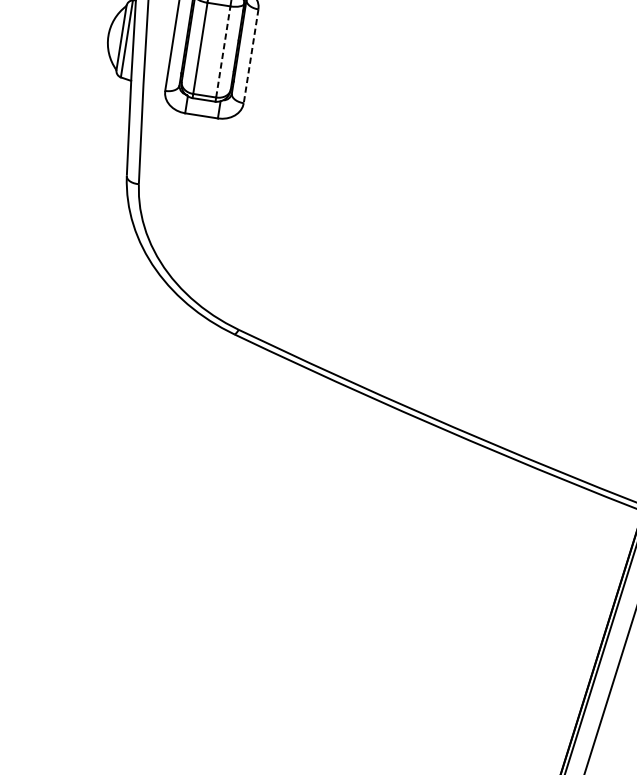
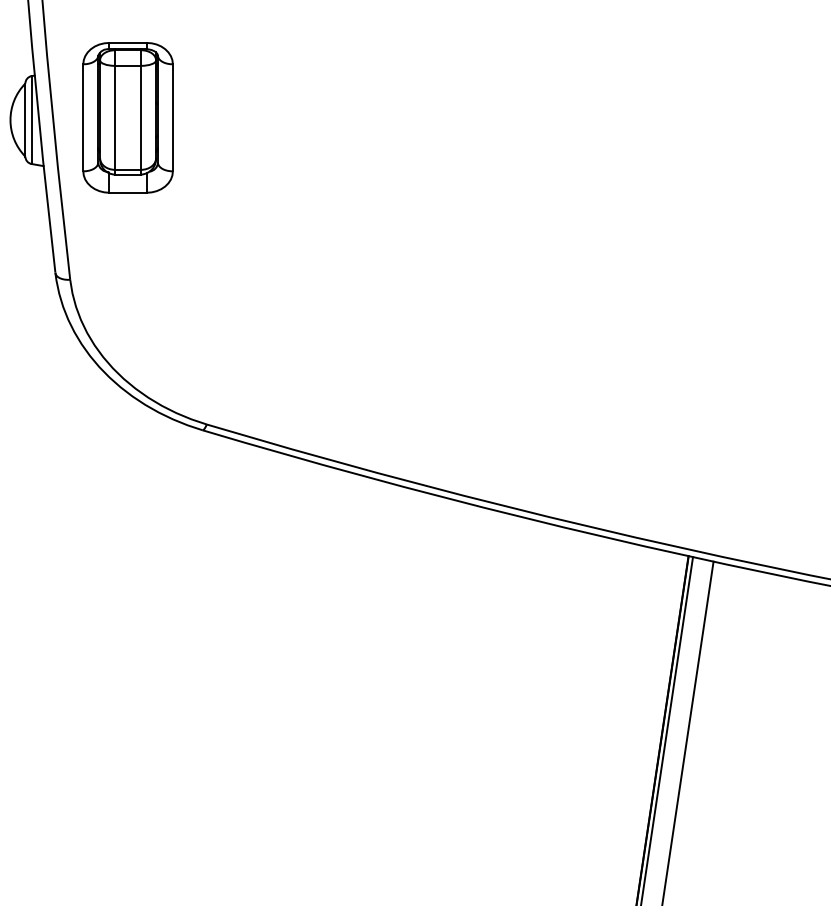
line: (223, 51) -> (141, 117), dashed -> solid
line: (250, 55) -> (172, 117), dashed -> solid

